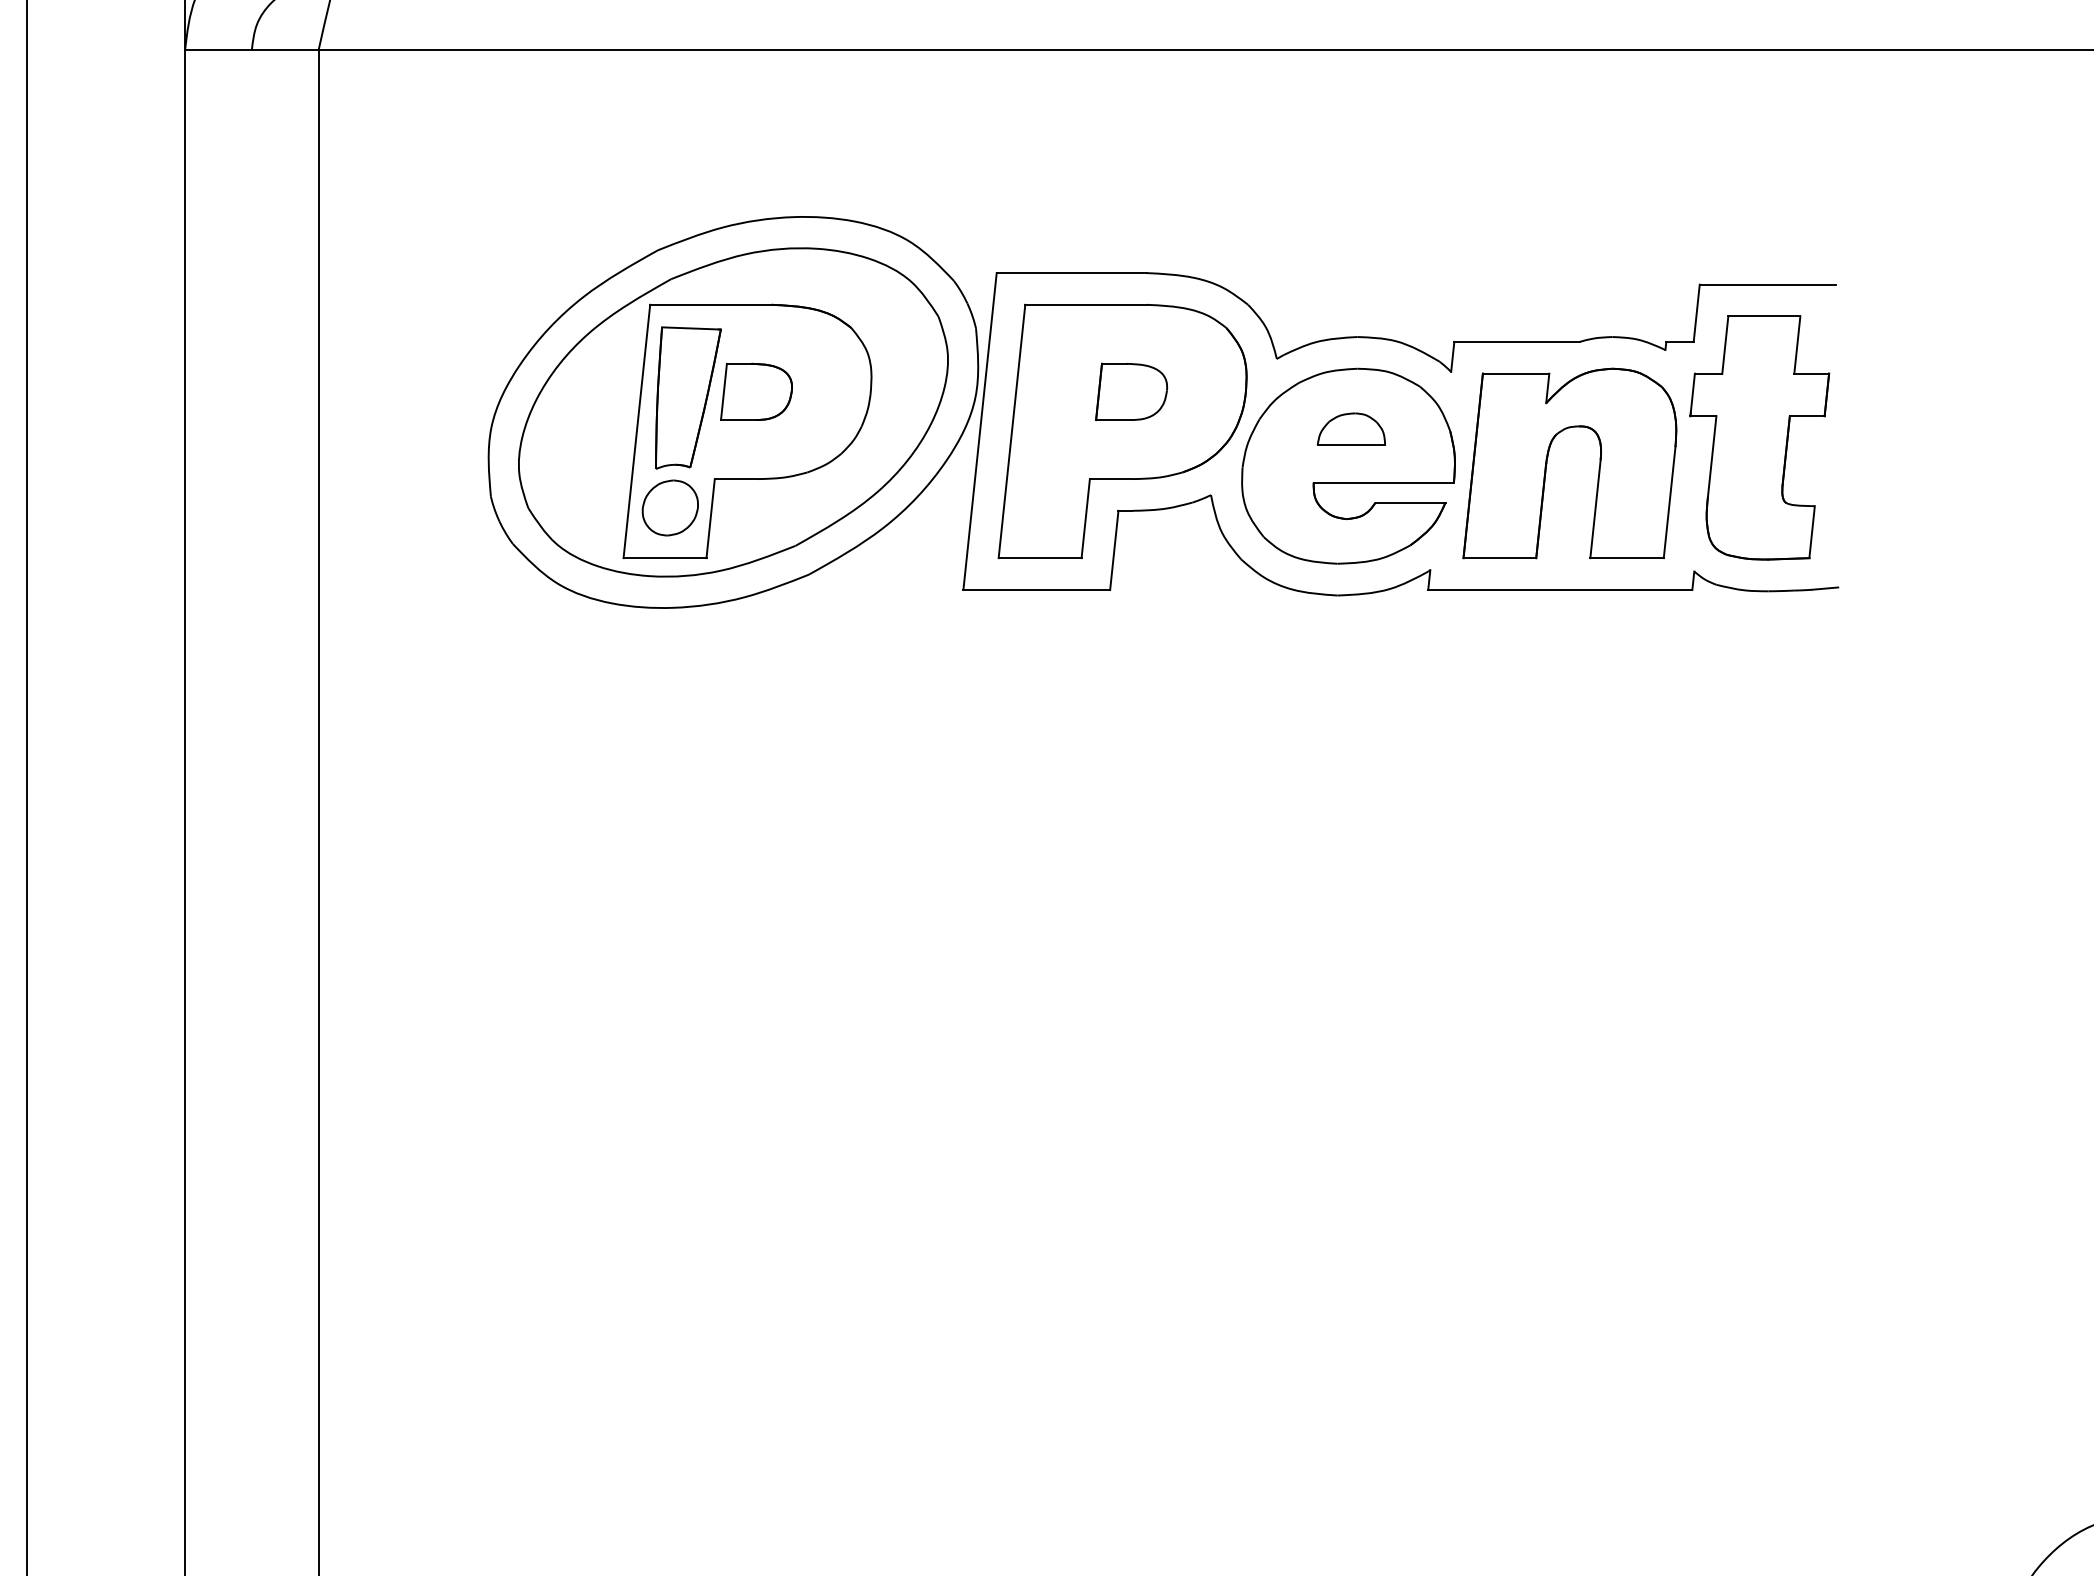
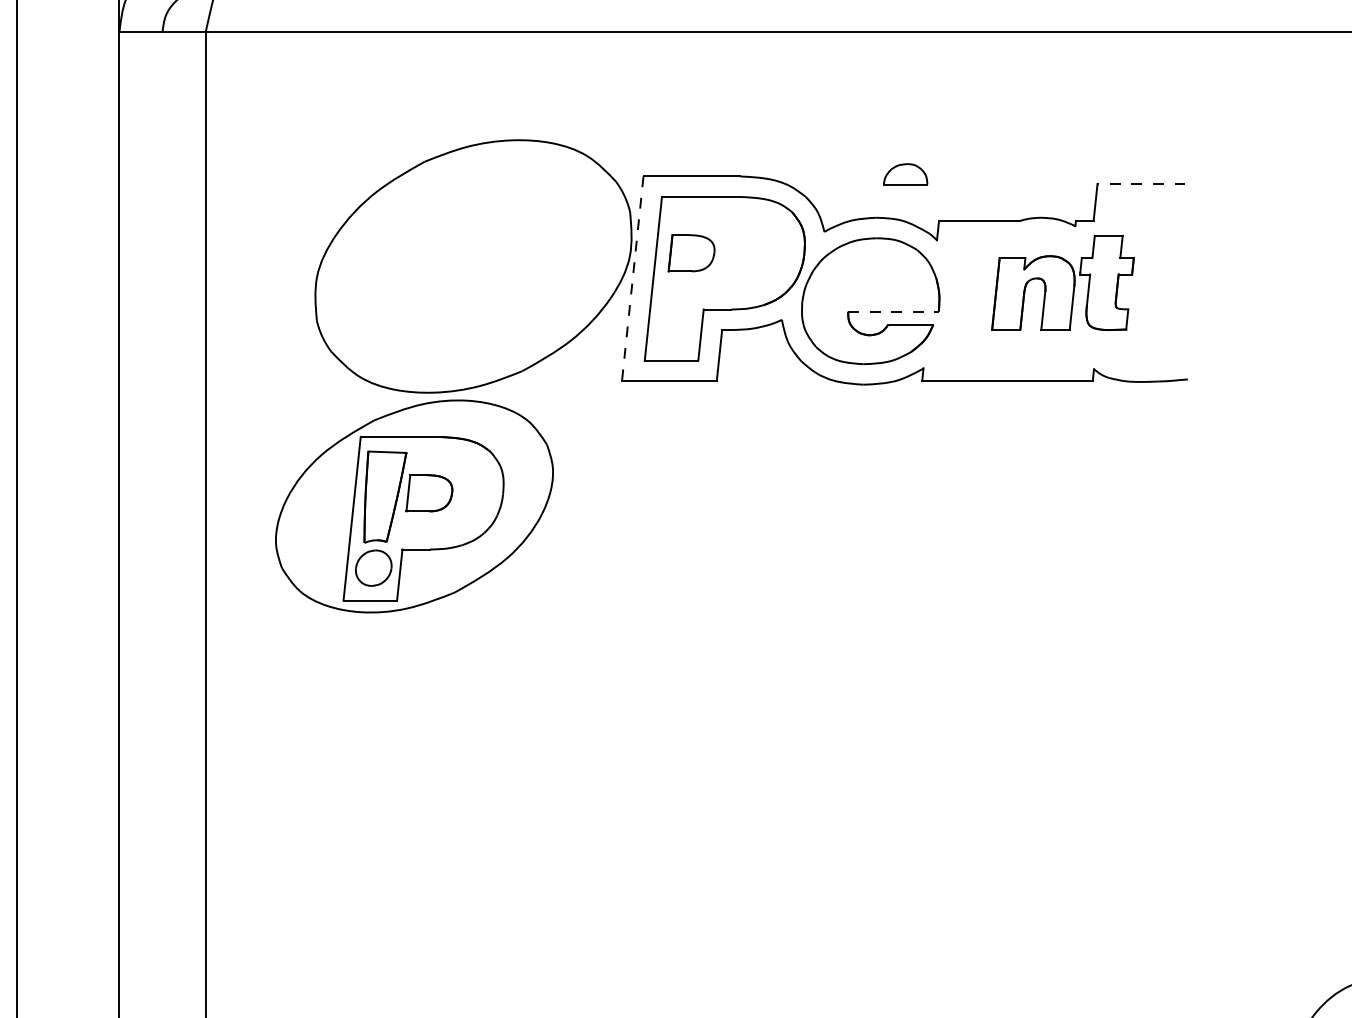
line: (1767, 283) -> (1141, 183), solid -> dashed
part: (1131, 392) -> (691, 253), moved
part: (733, 412) -> (414, 506), moved
part: (1351, 429) -> (905, 174), moved
line: (979, 431) -> (632, 278), solid -> dashed
part: (1645, 437) -> (1062, 282), size x0.6
line: (1385, 482) -> (894, 311), solid -> dashed

